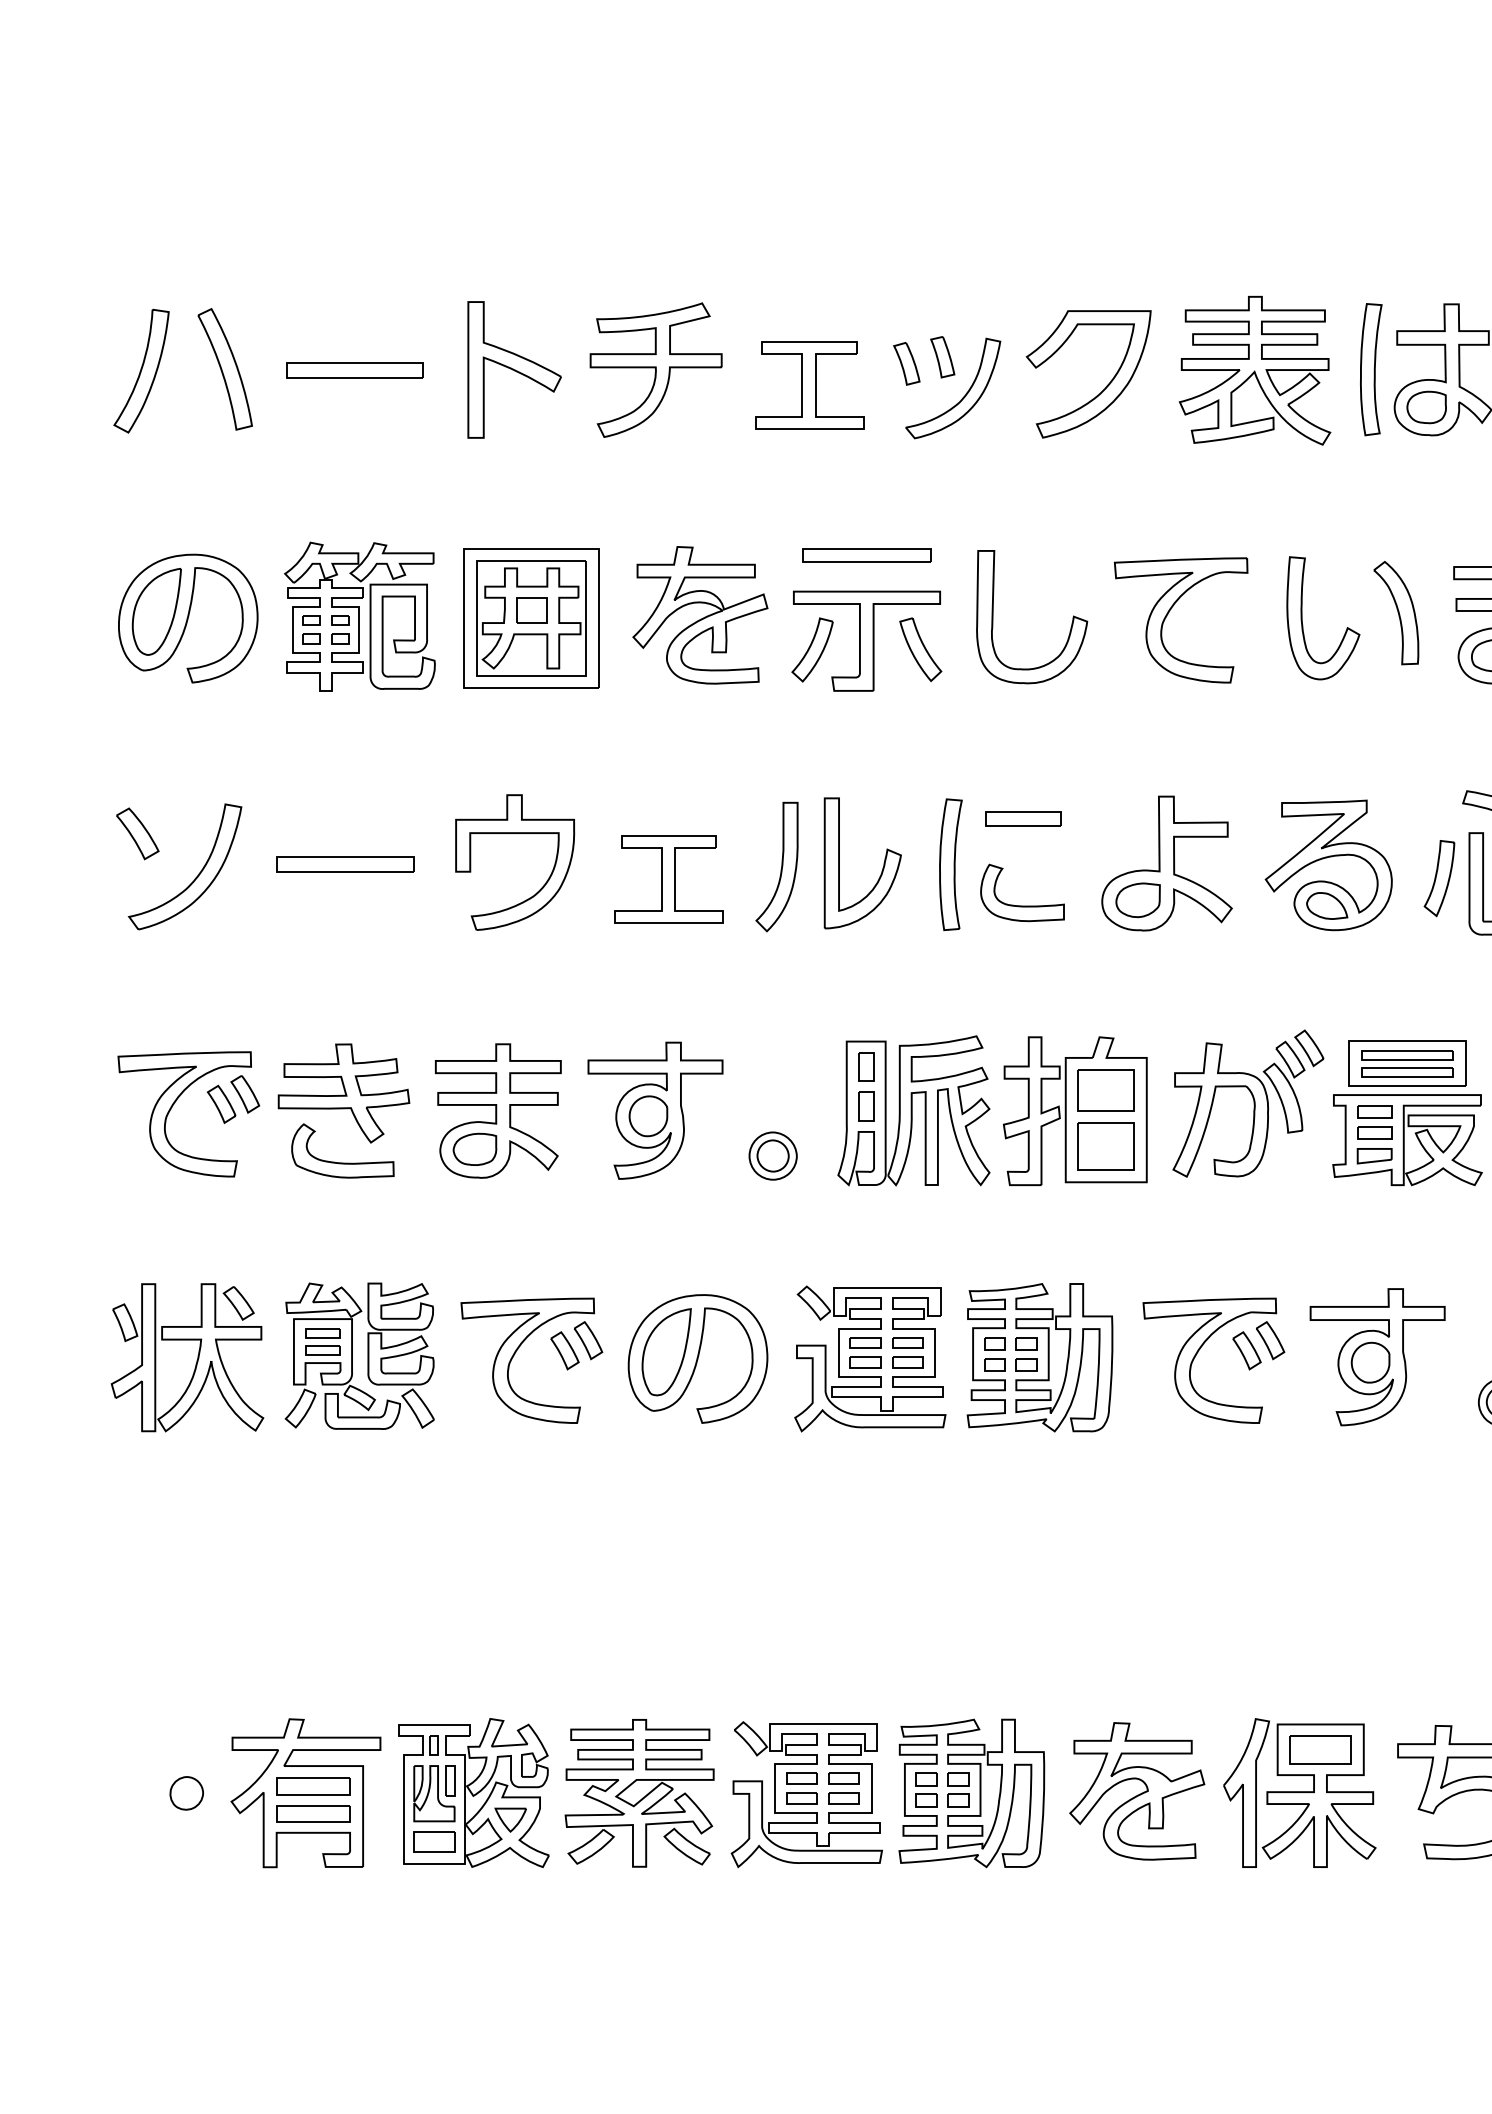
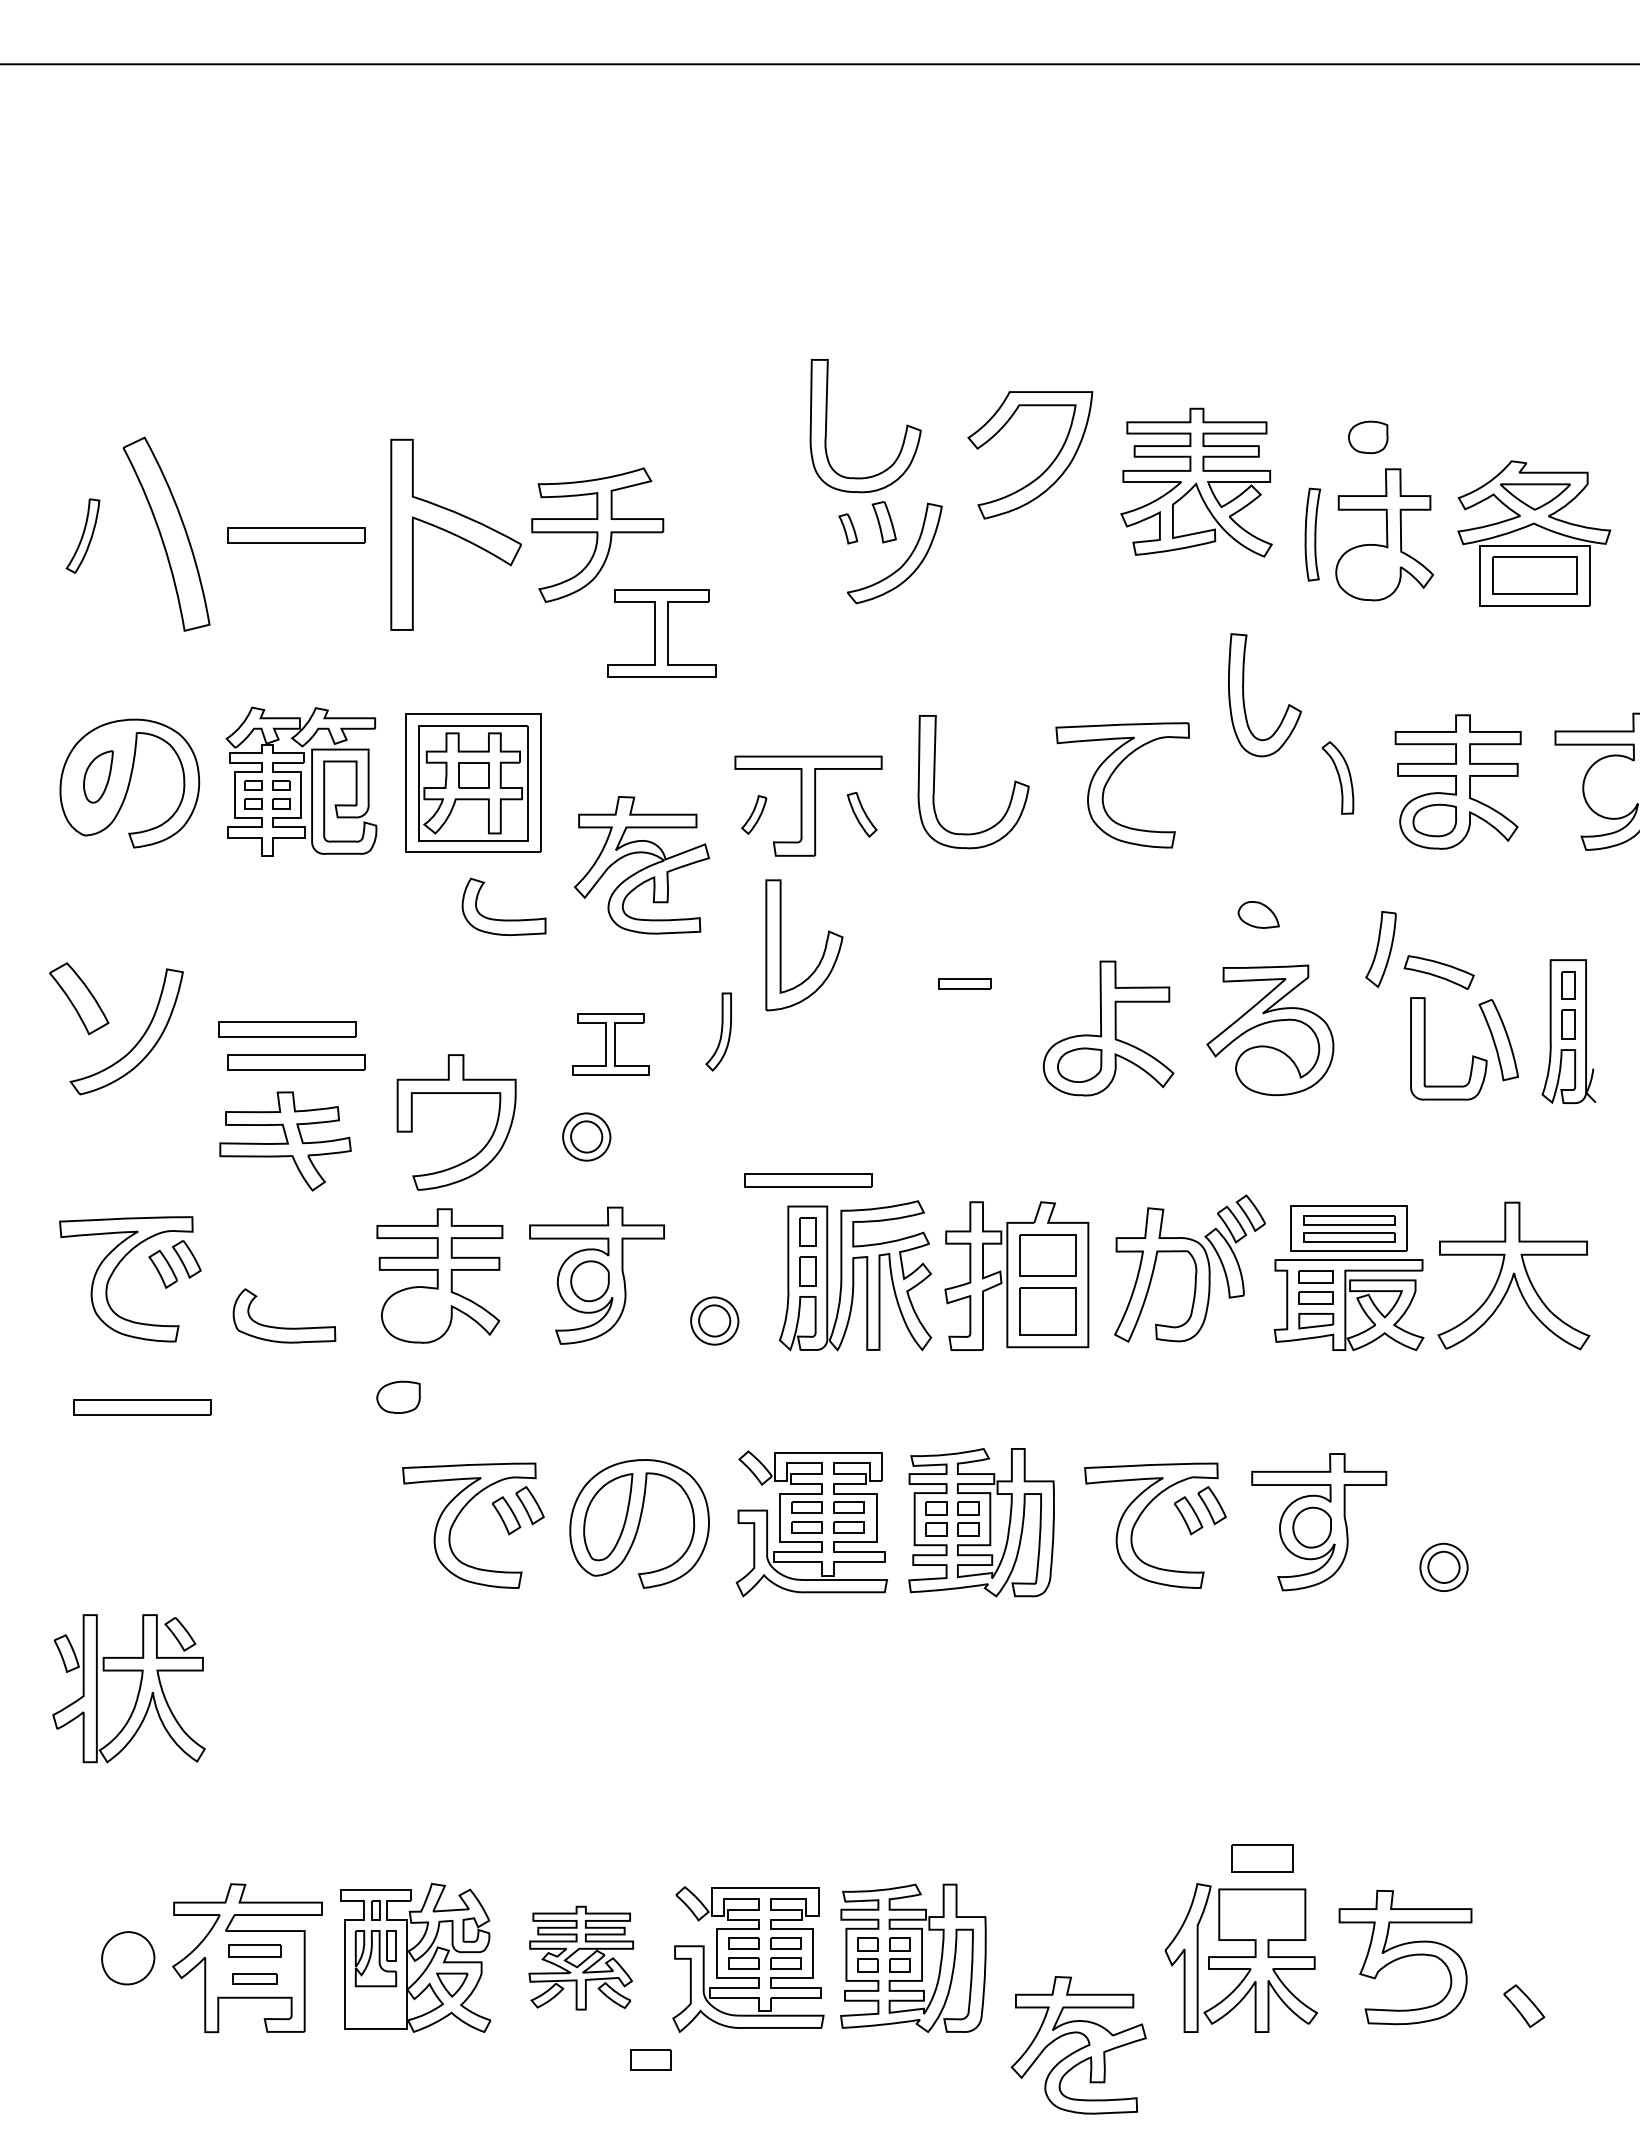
part: (885, 257) -> (827, 422), added
part: (905, 363) -> (847, 528), size x0.7
part: (224, 369) -> (166, 534), size x1.6
part: (514, 369) -> (456, 534), size x1.4
part: (1370, 369) -> (1312, 534), size x0.7
part: (140, 370) -> (82, 535), size x0.6
part: (1254, 370) -> (1196, 482), moved
part: (808, 385) -> (661, 633), moved
part: (1103, 388) -> (1045, 469), moved
part: (1426, 407) -> (1368, 437), moved
part: (866, 555) -> (808, 1180), moved
part: (156, 611) -> (98, 776), size x0.6
part: (1395, 612) -> (1337, 777), size x0.7
part: (699, 615) -> (641, 865), moved
part: (1302, 618) -> (1244, 695), moved
part: (812, 649) -> (754, 814), size x0.6
part: (919, 649) -> (861, 814), size x0.7
part: (1022, 818) -> (964, 983), size x0.7
part: (137, 833) -> (79, 998), size x1.4
part: (514, 833) -> (456, 1093), moved
part: (950, 864) -> (892, 1029), removed
part: (776, 866) -> (718, 1031), size x0.6
part: (881, 869) -> (823, 951), moved
part: (1438, 878) -> (1380, 949), moved
part: (668, 879) -> (610, 1044), size x0.7
part: (354, 897) -> (296, 1062), added
part: (1021, 905) -> (503, 919), moved
part: (1326, 905) -> (1258, 914), moved
part: (644, 971) -> (586, 1136), added
part: (343, 1093) -> (285, 1141), moved
part: (474, 1148) -> (398, 1396), moved
part: (200, 1242) -> (142, 1407), added
part: (352, 1355) -> (294, 1520), removed
part: (196, 1358) -> (138, 1689), moved
part: (1320, 1749) -> (1262, 1858), moved
part: (312, 1785) -> (254, 1950), size x0.7
part: (1136, 1791) -> (1078, 2045), moved
part: (639, 1792) -> (581, 1957), size x0.7
part: (186, 1793) -> (128, 1958), size x1.6
part: (312, 1813) -> (254, 1978), size x0.6
part: (433, 1841) -> (650, 2059), moved

